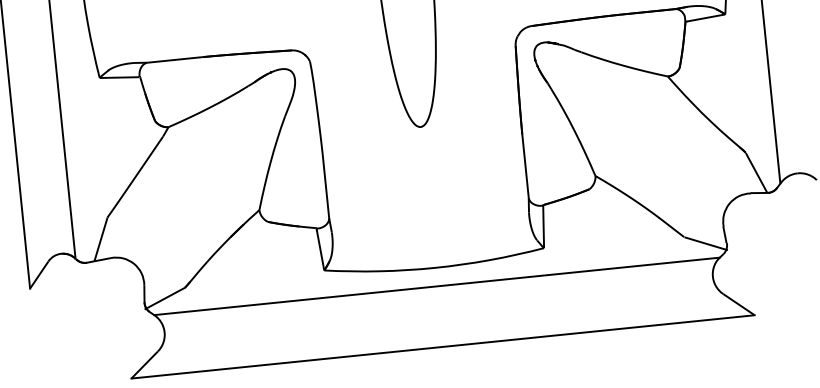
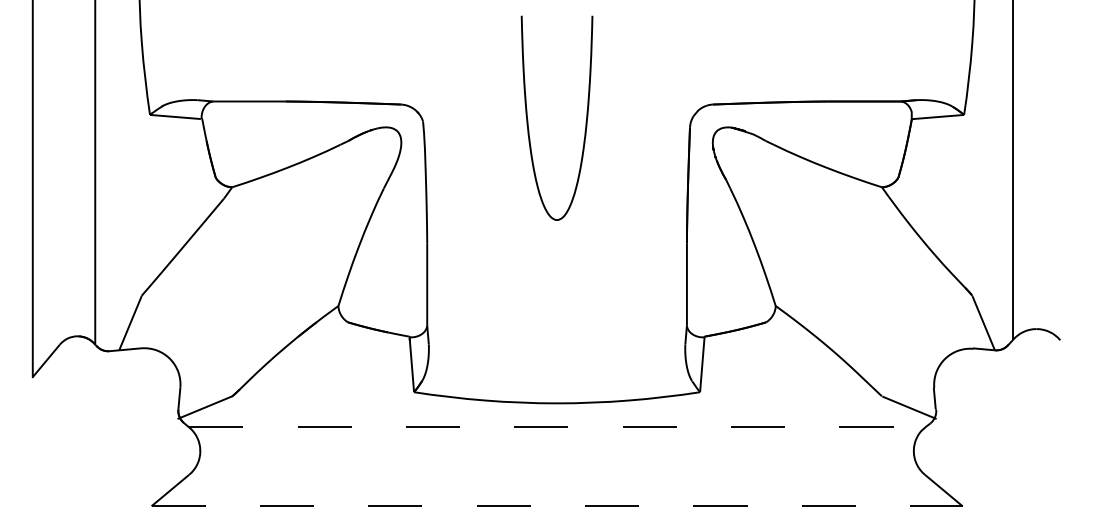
line: (437, 286) -> (557, 427), solid -> dashed
line: (443, 347) -> (557, 506), solid -> dashed

